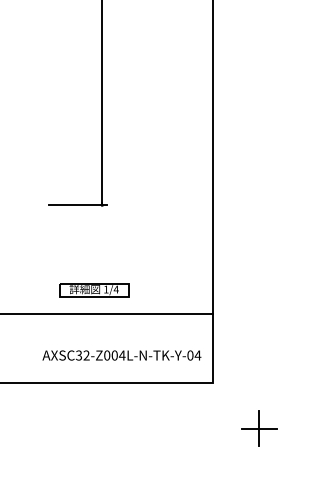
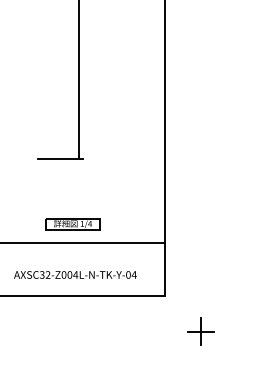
text: (121, 354) -> (75, 274), moved

